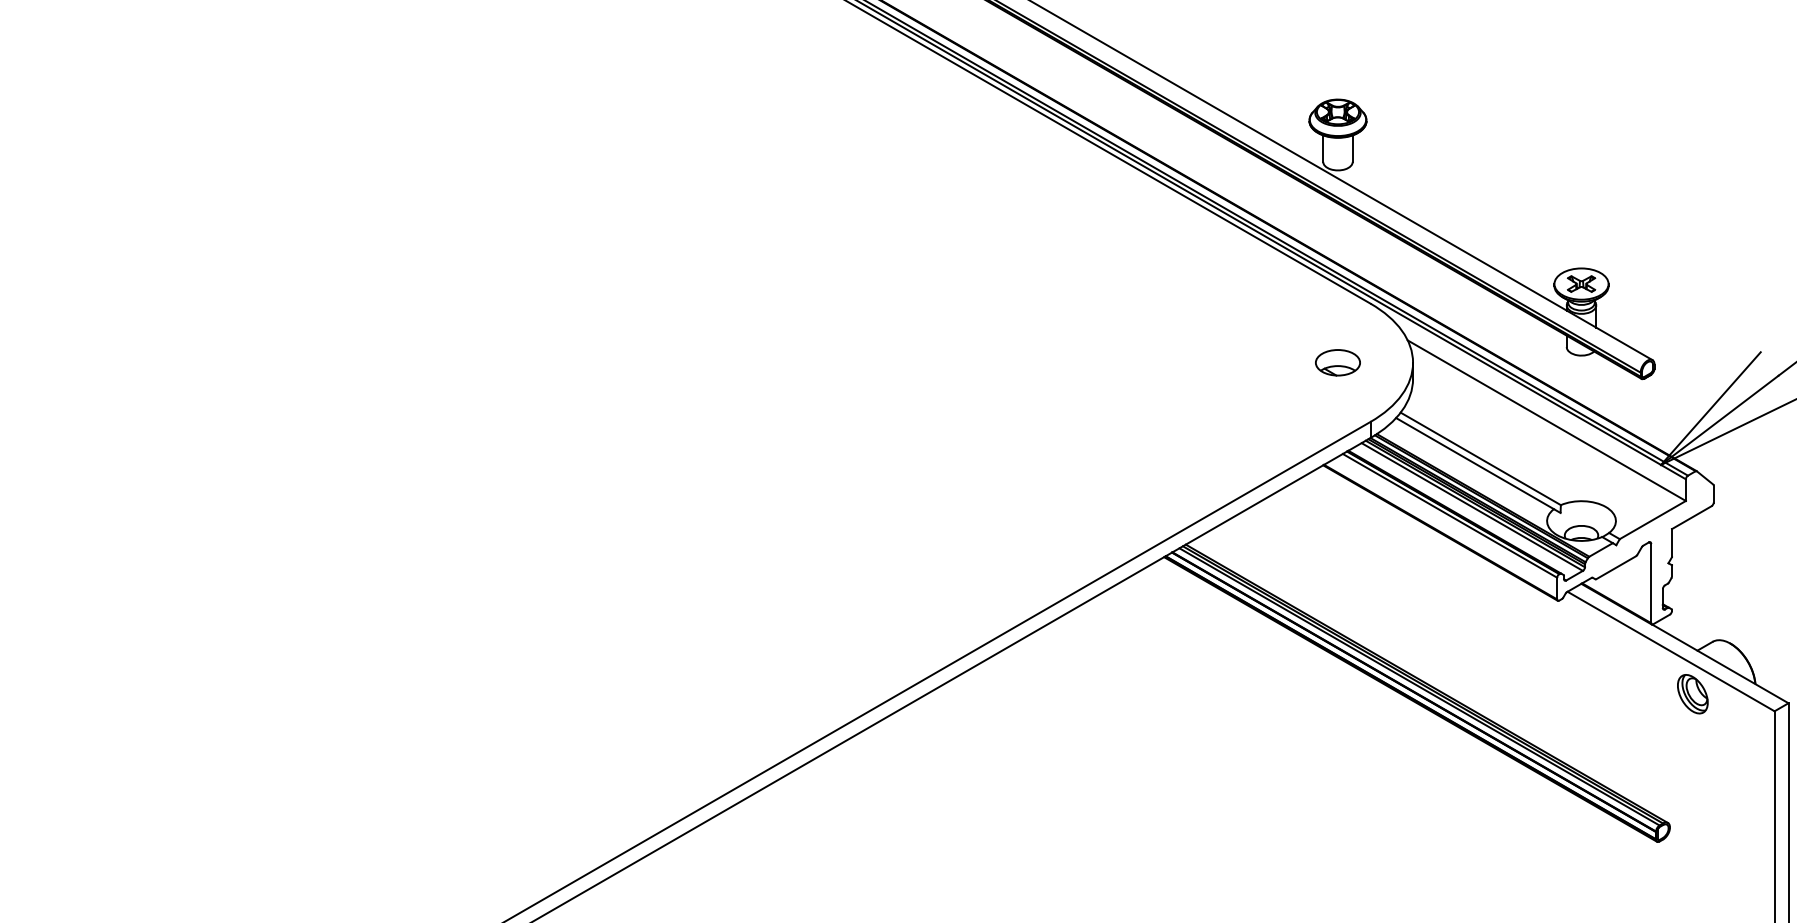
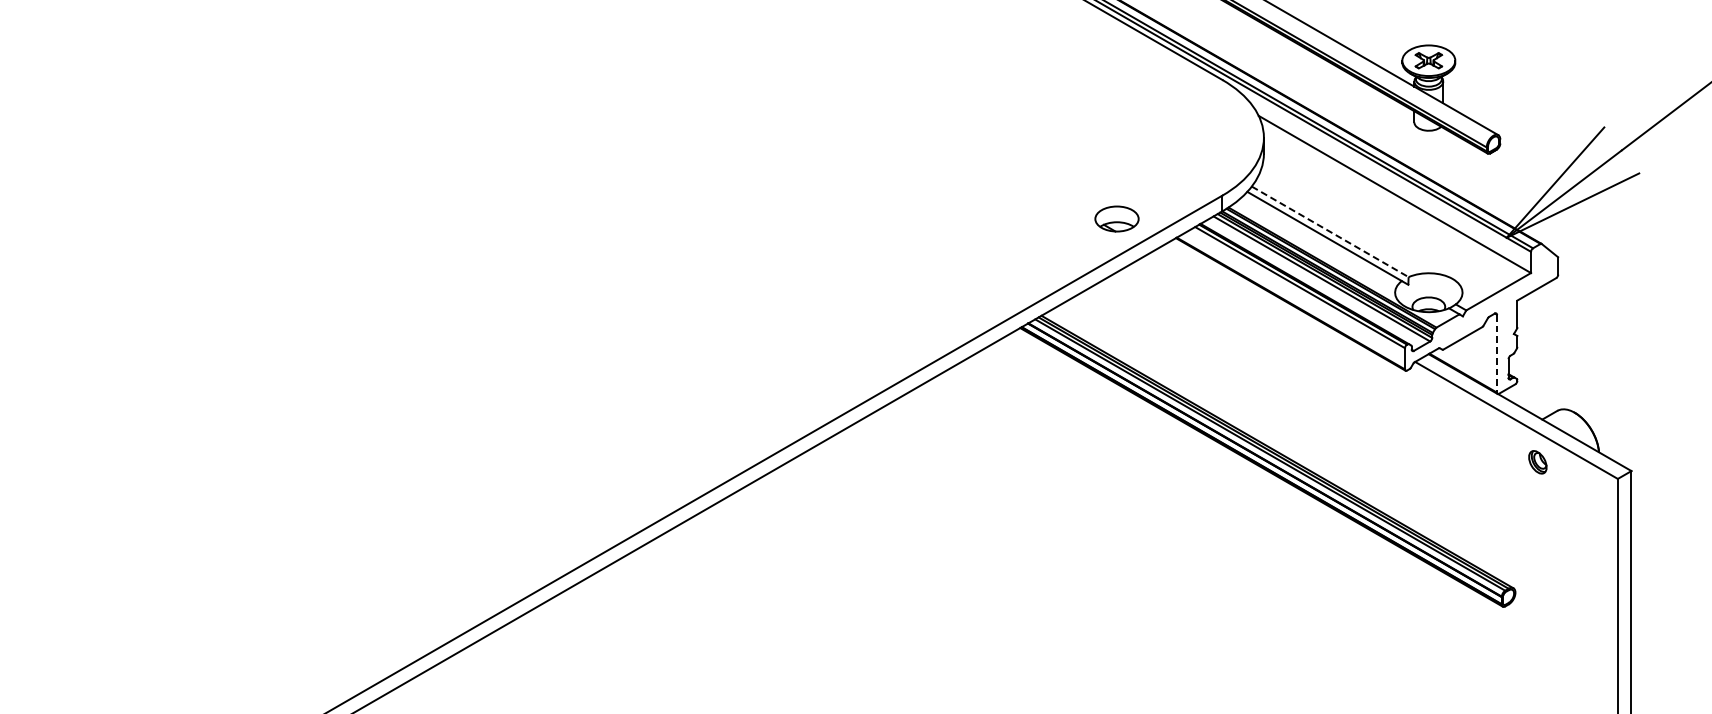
part: (1337, 362) -> (1116, 218), moved
line: (1481, 459) -> (1330, 232), solid -> dashed
line: (1651, 583) -> (1497, 353), solid -> dashed
part: (1692, 694) -> (1537, 462), size x0.6

